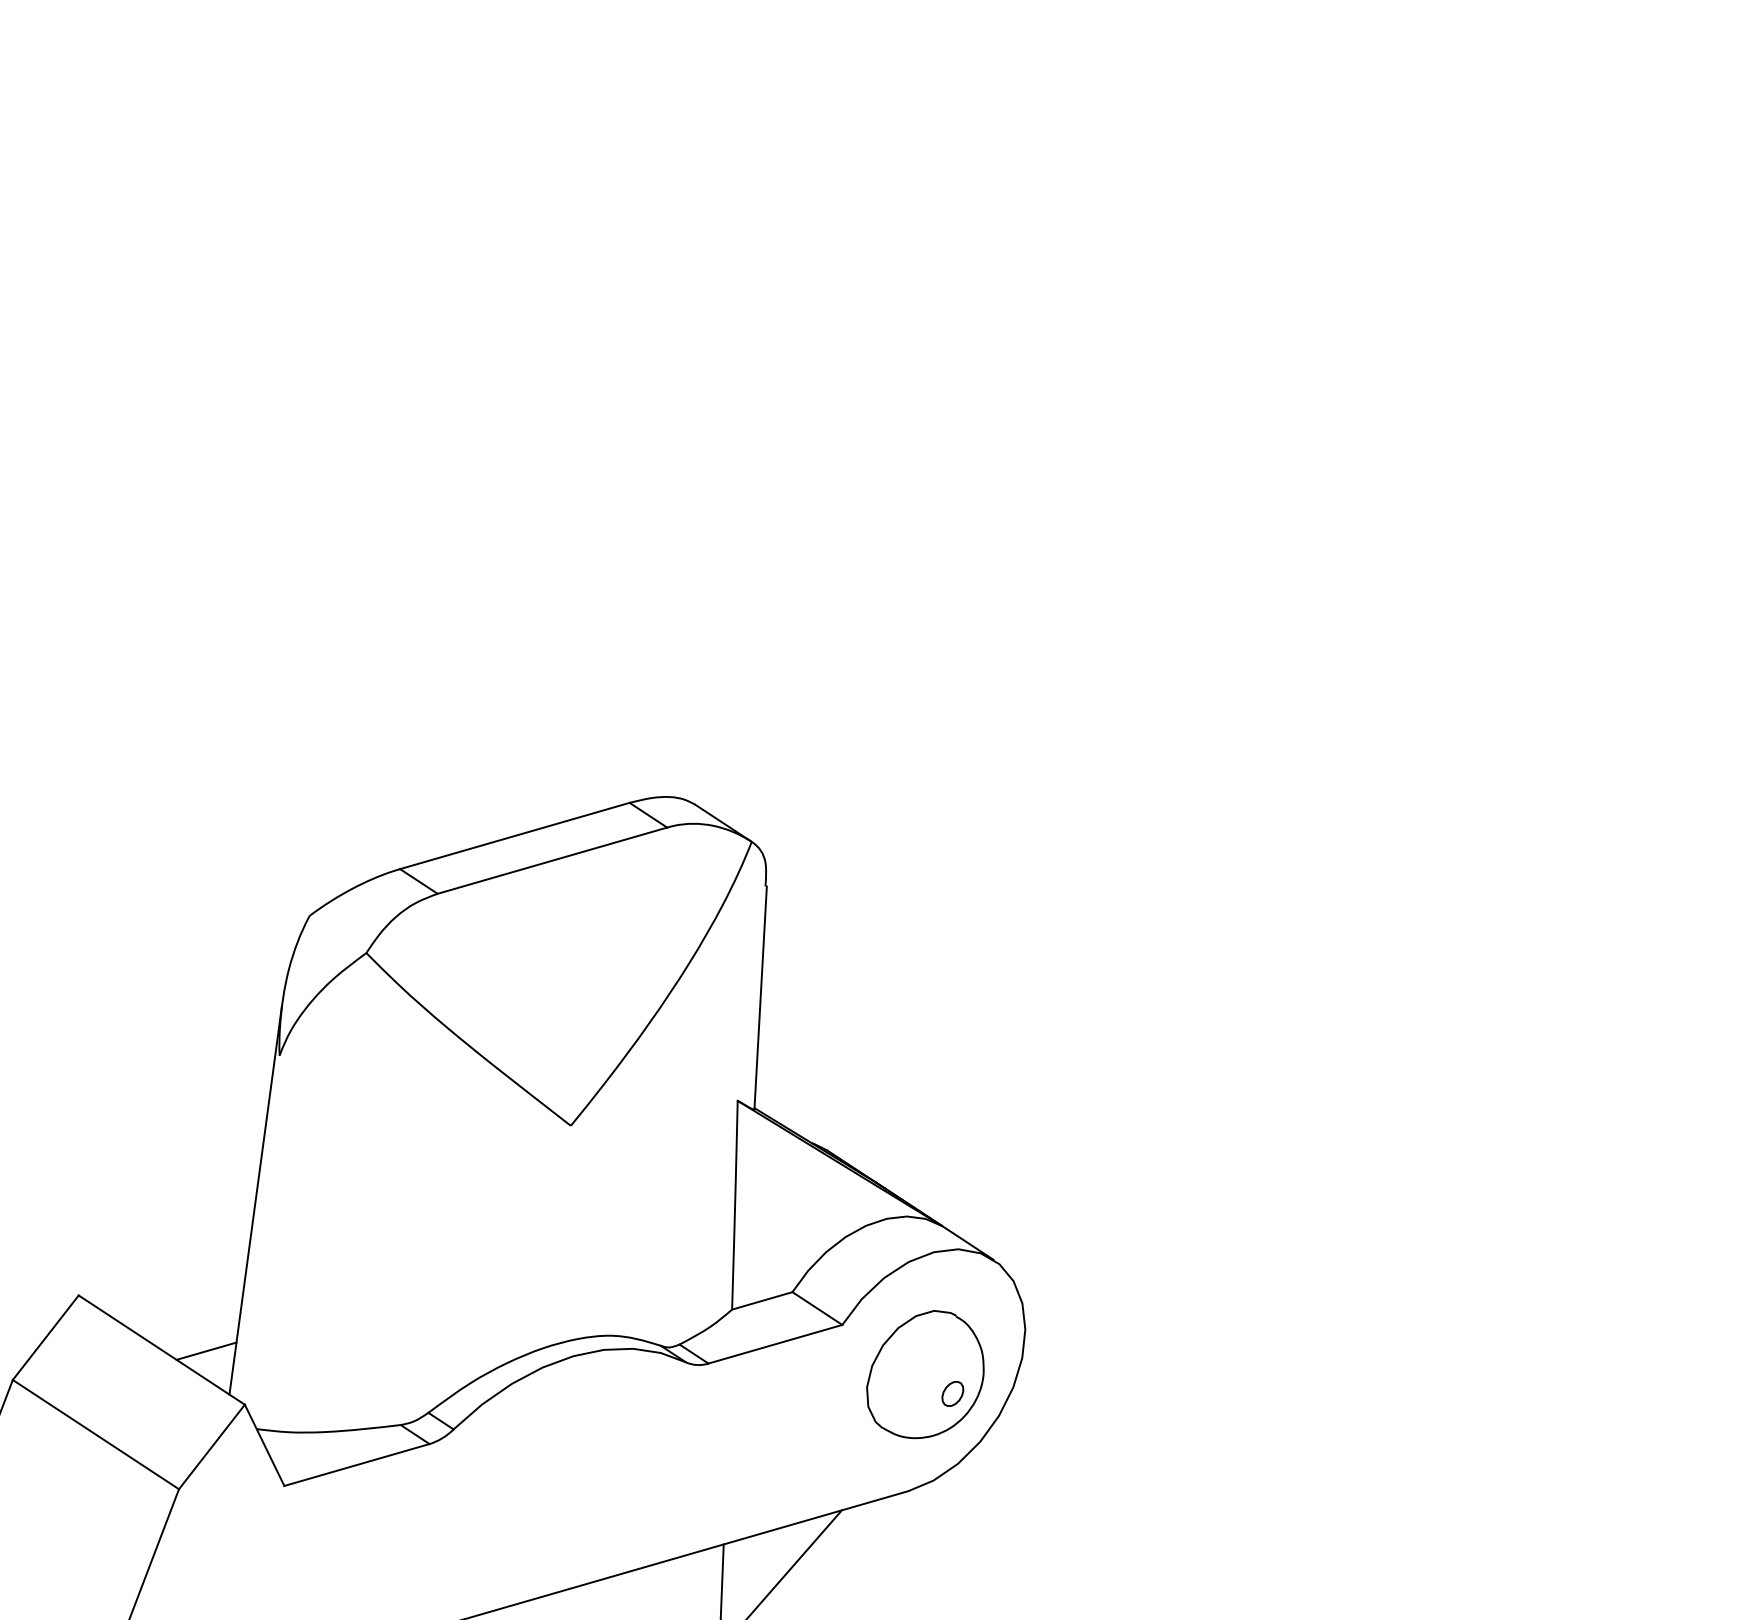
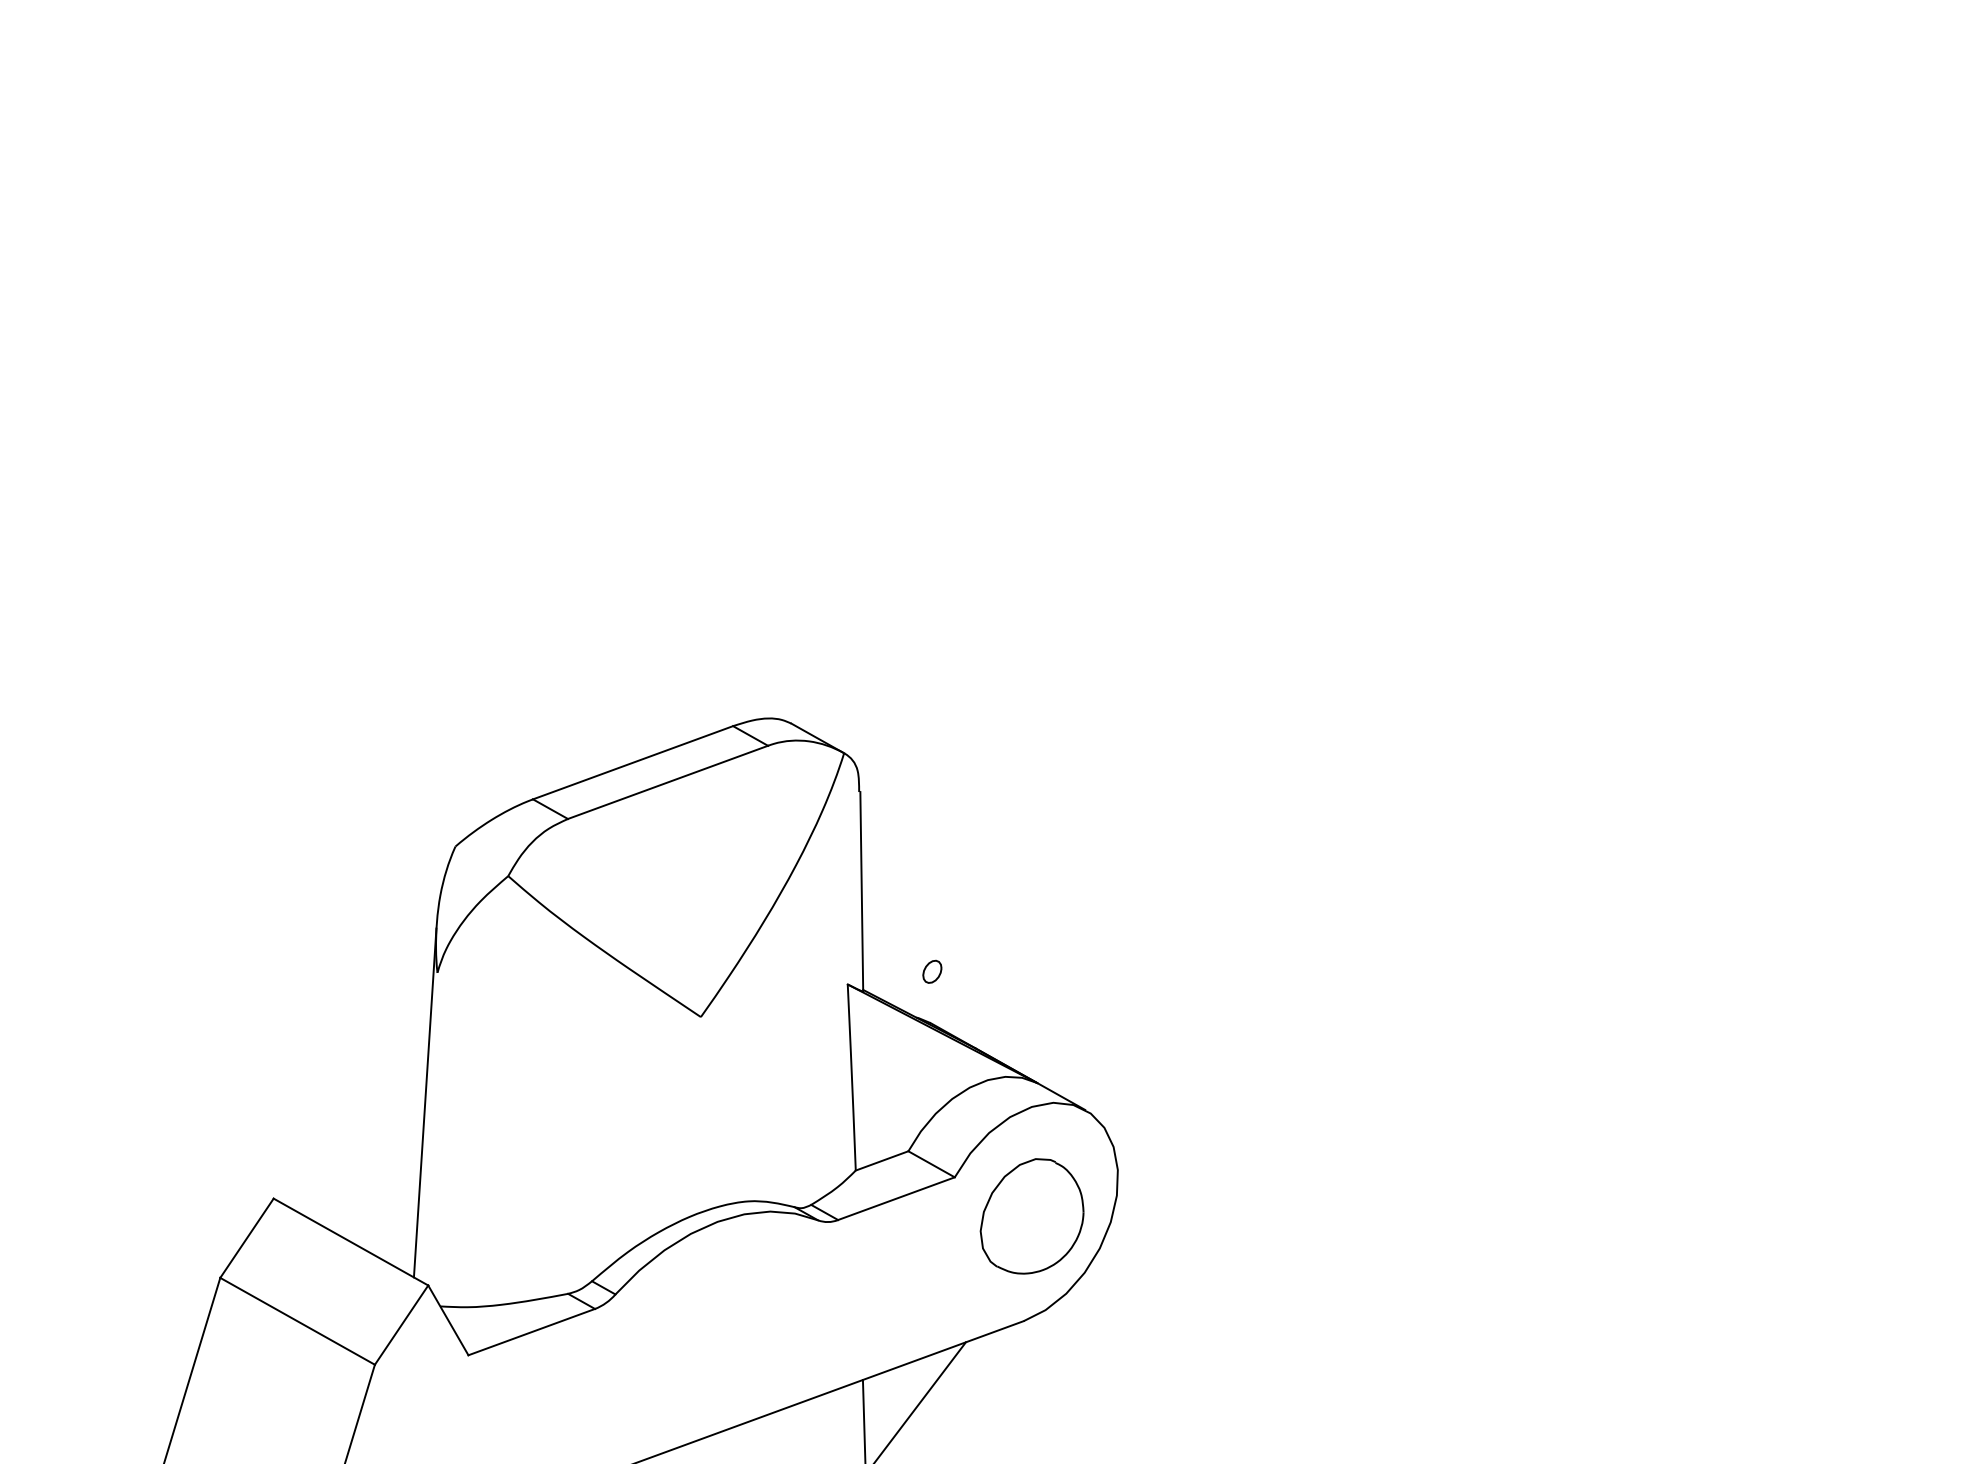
line: (206, 1350) -> (390, 1239), removed
part: (953, 1393) -> (932, 971), moved

